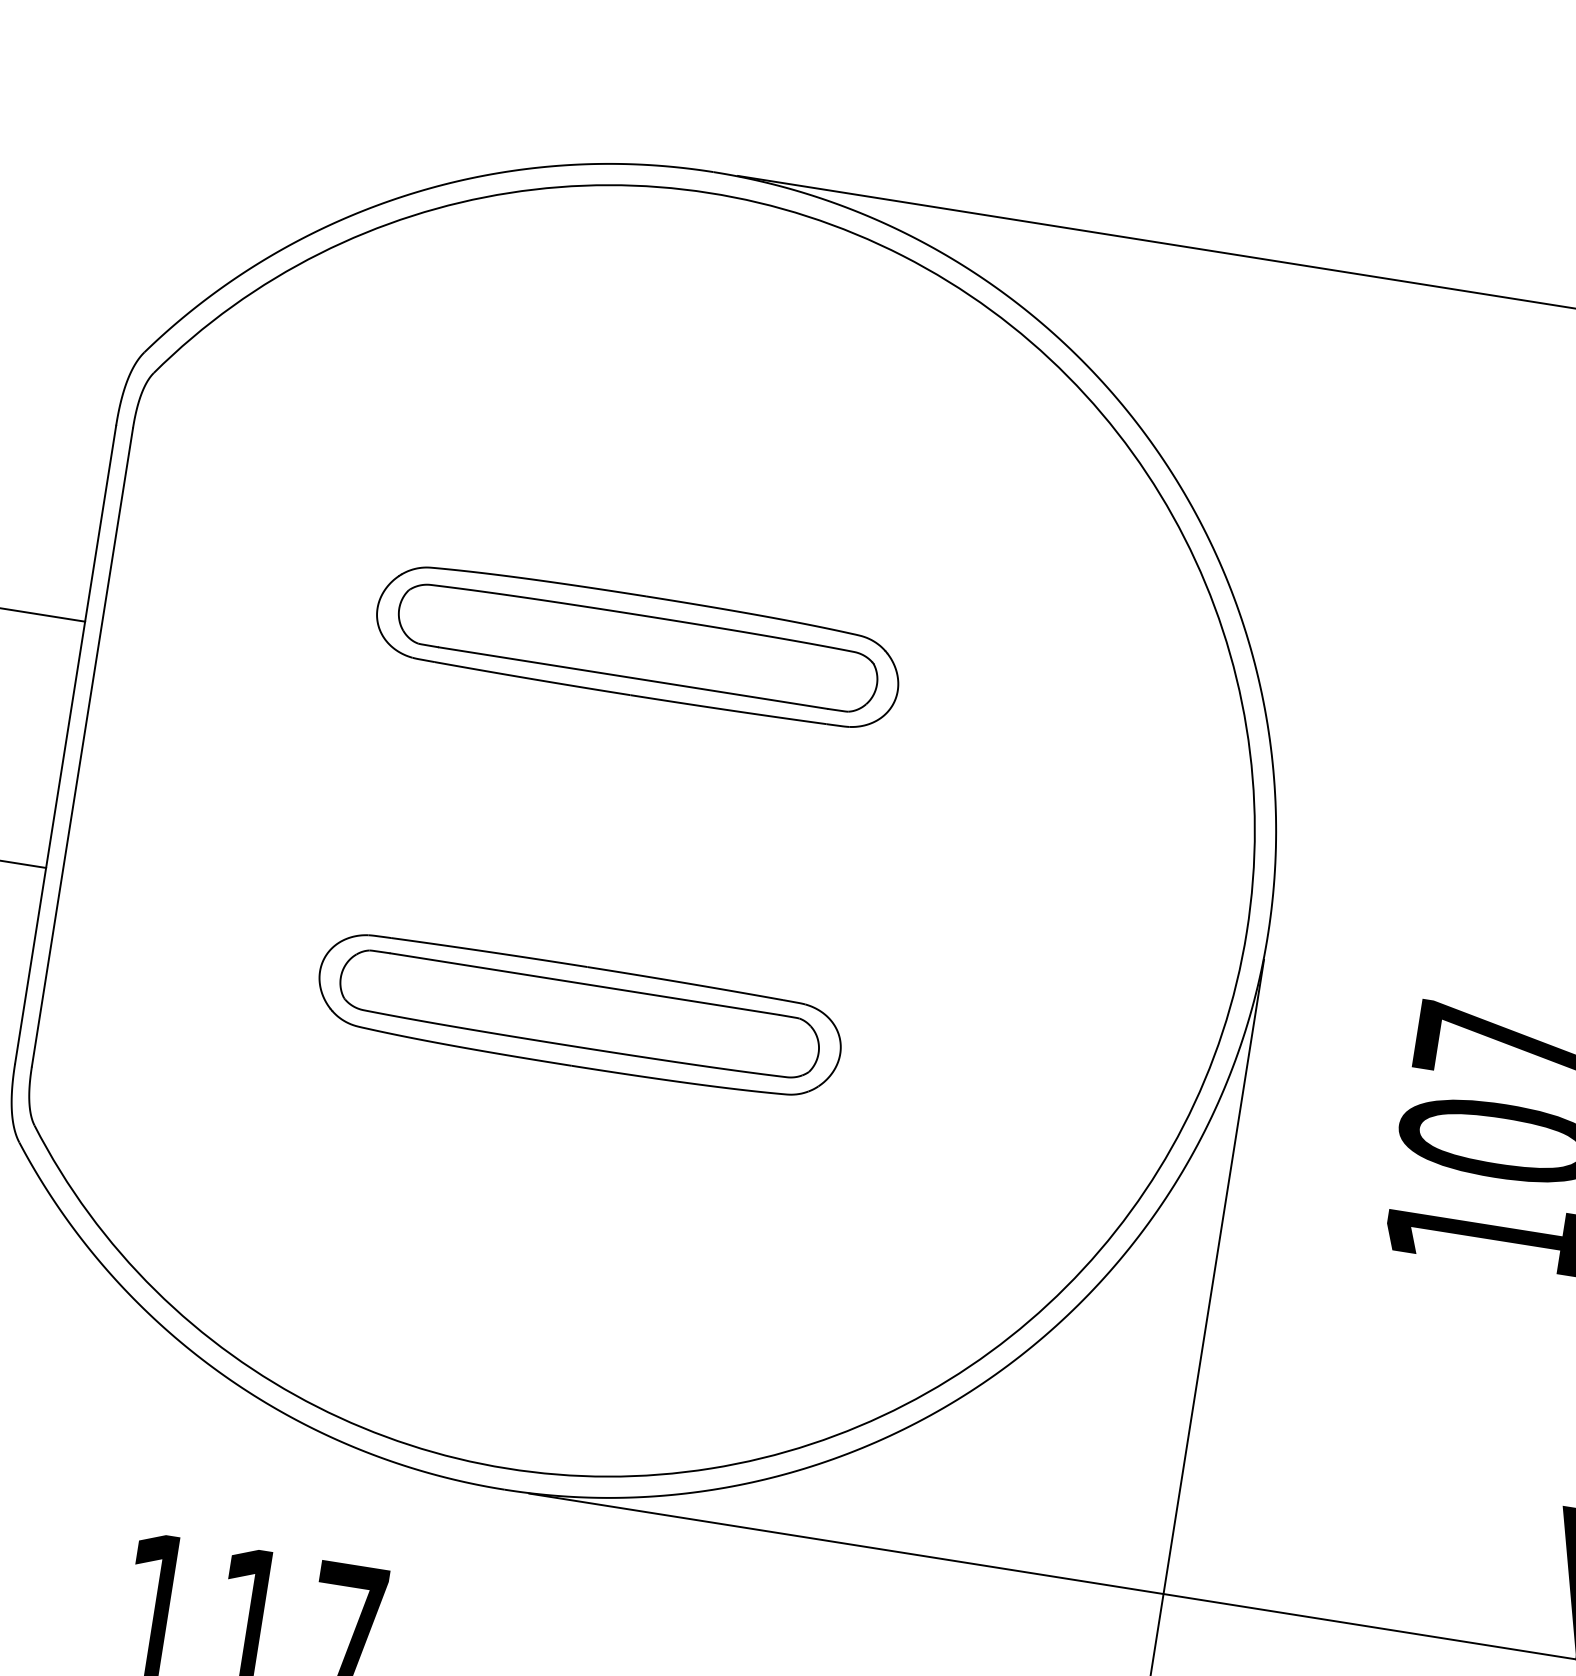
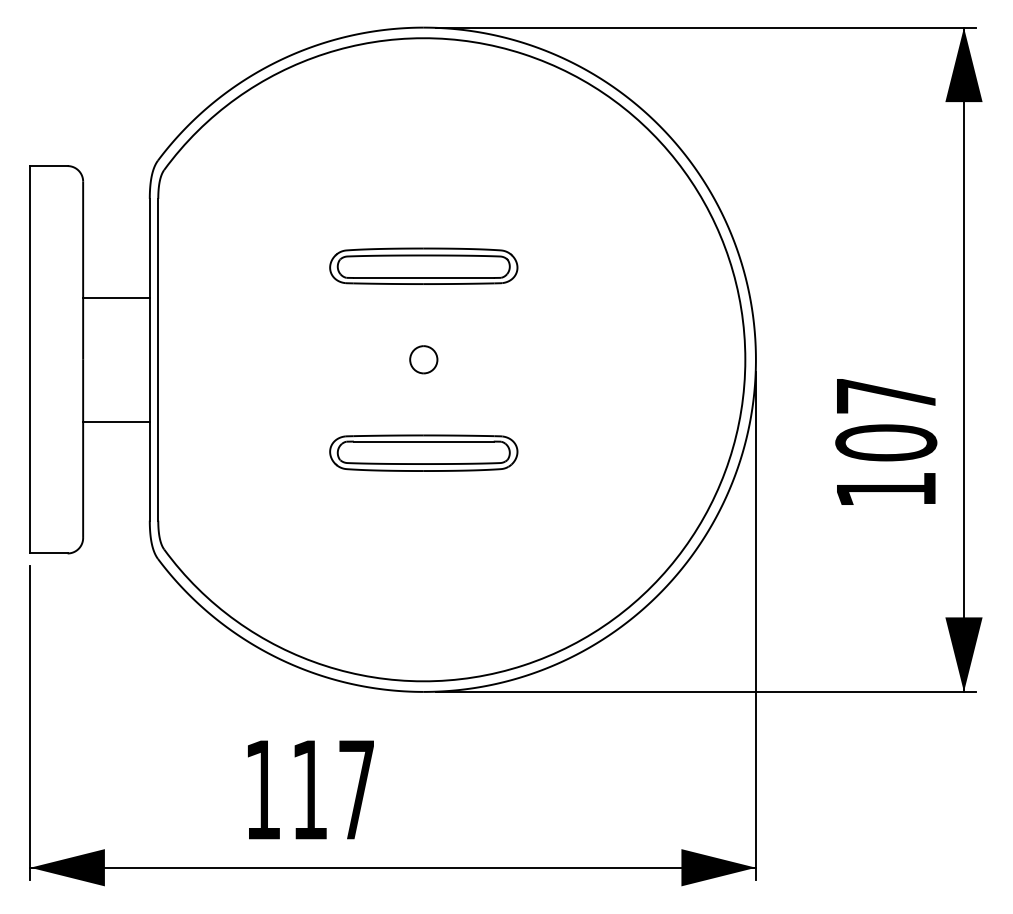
part: (638, 643) -> (423, 265), size x0.71
part: (608, 830) -> (423, 359), added
part: (579, 1014) -> (423, 452), size x0.71

